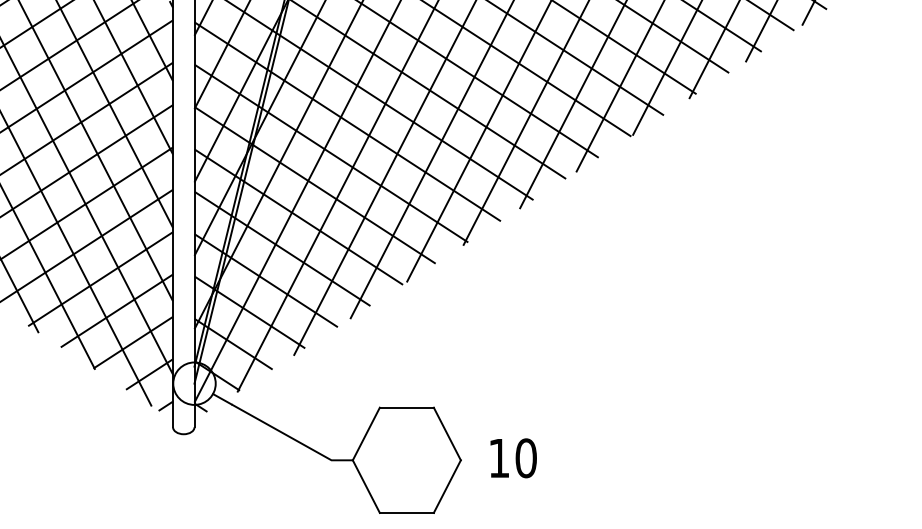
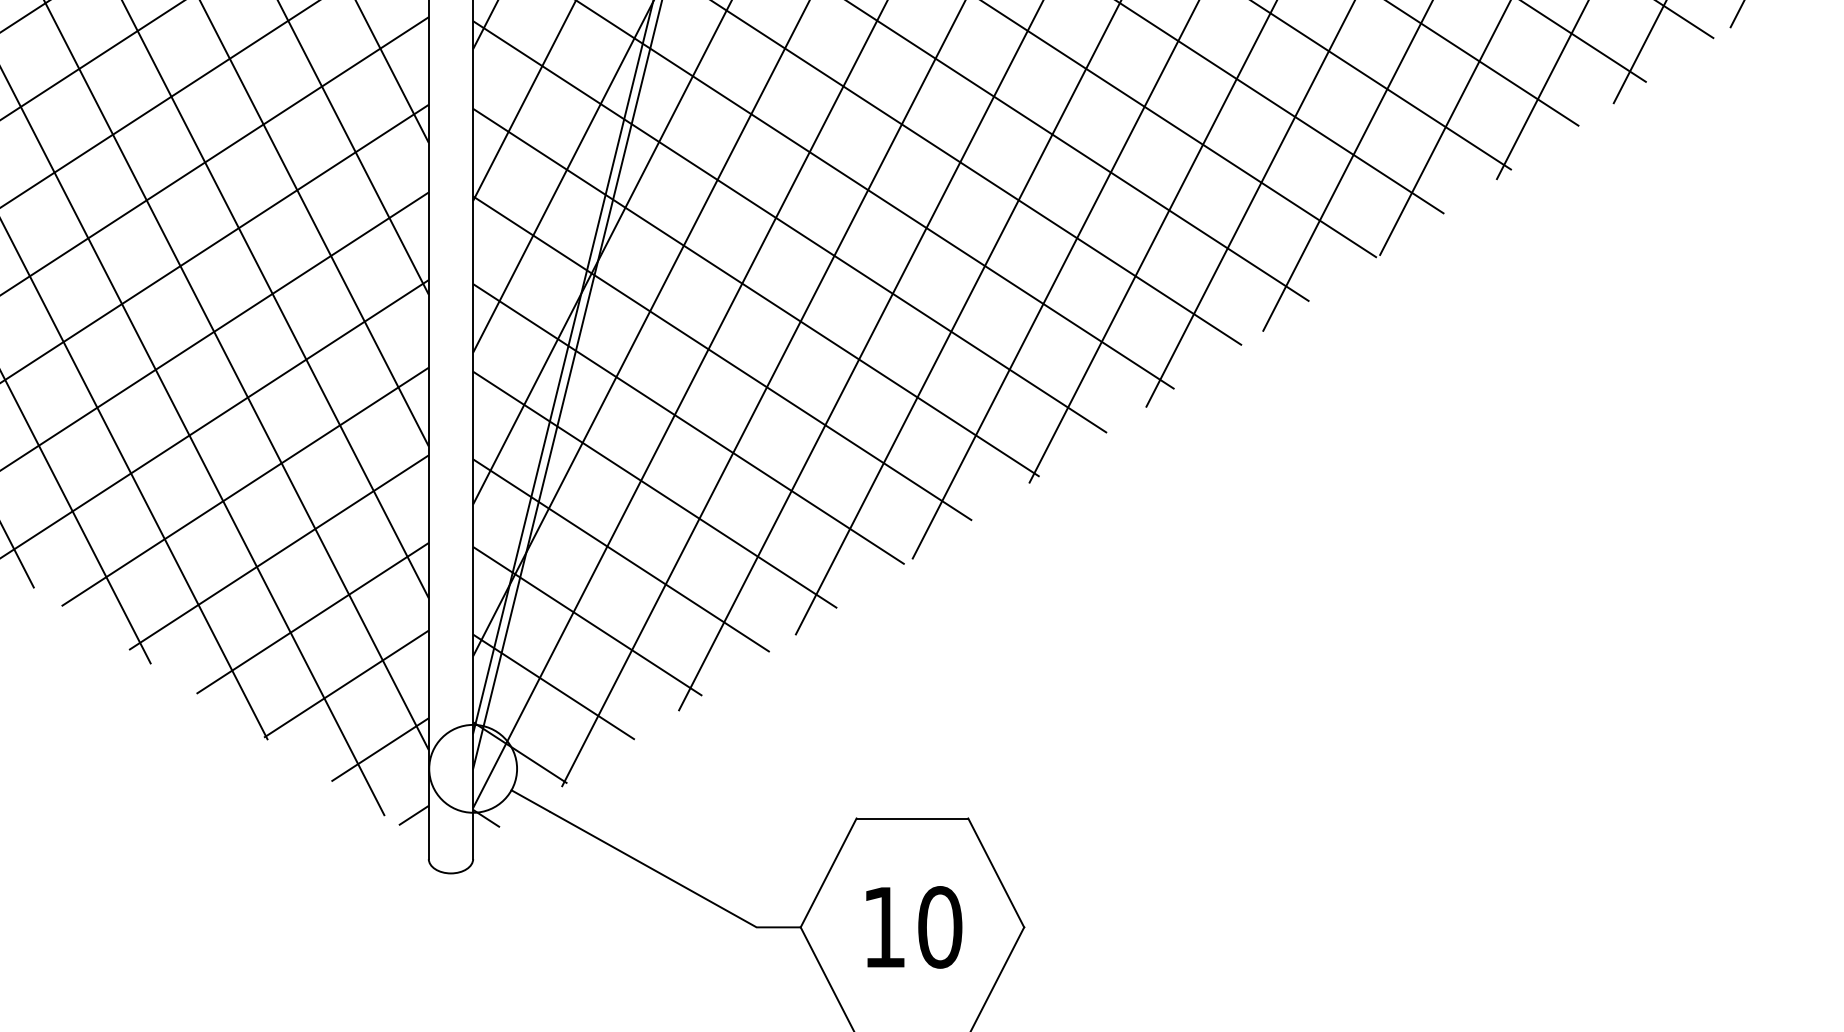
text: (513, 458) -> (913, 927), moved

